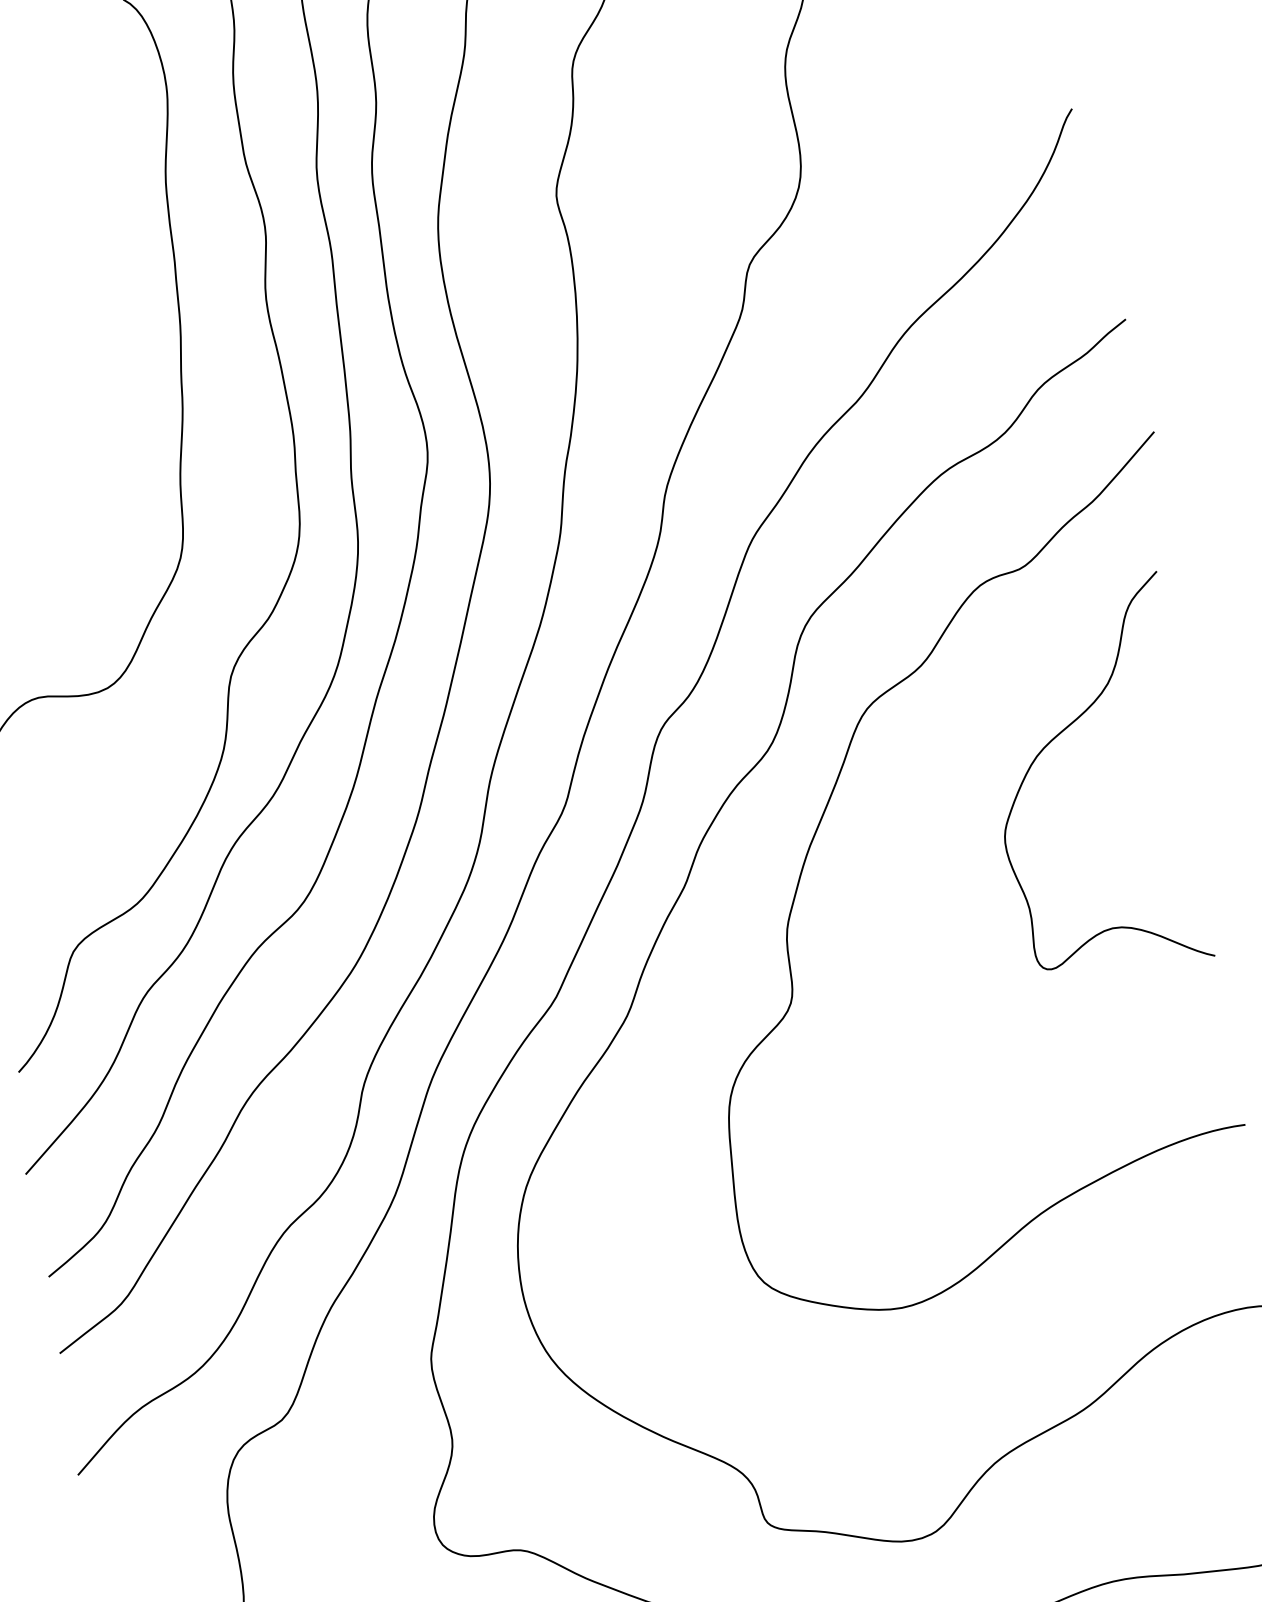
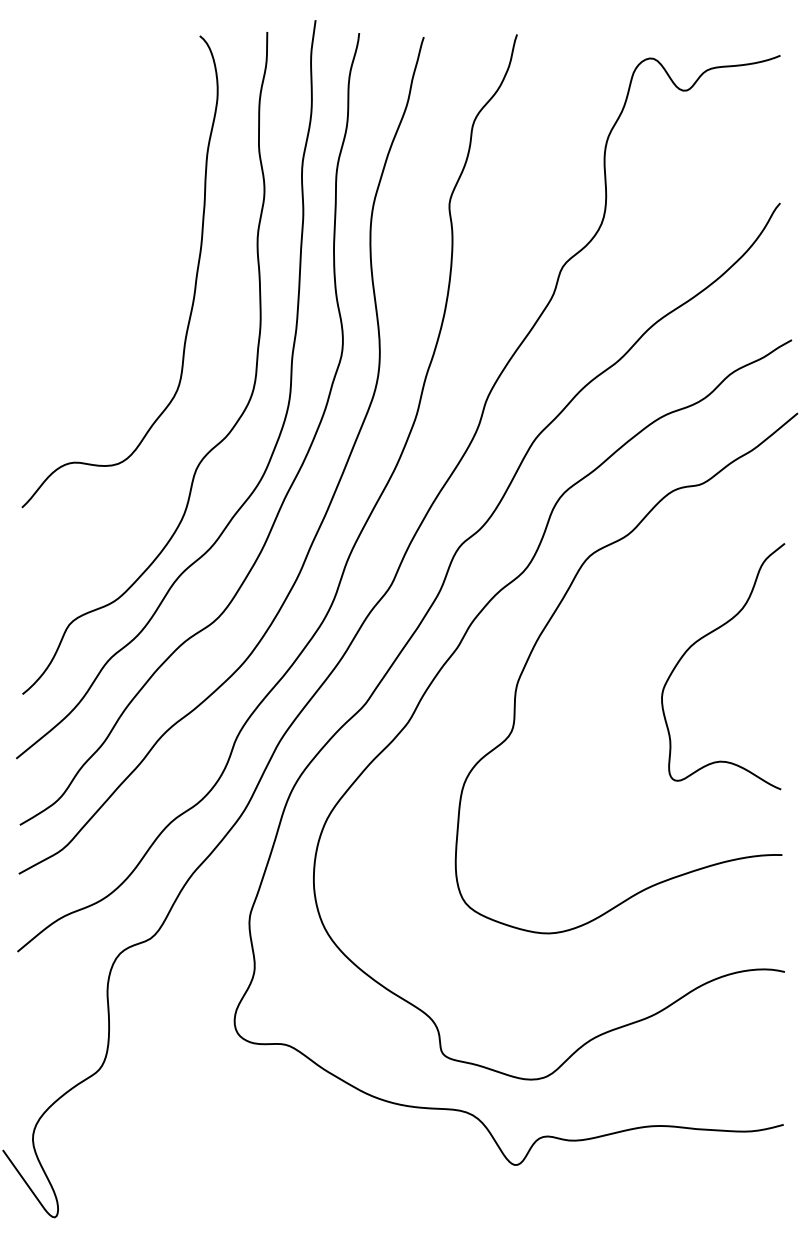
curve: (1054, 740) -> (703, 638), moved

